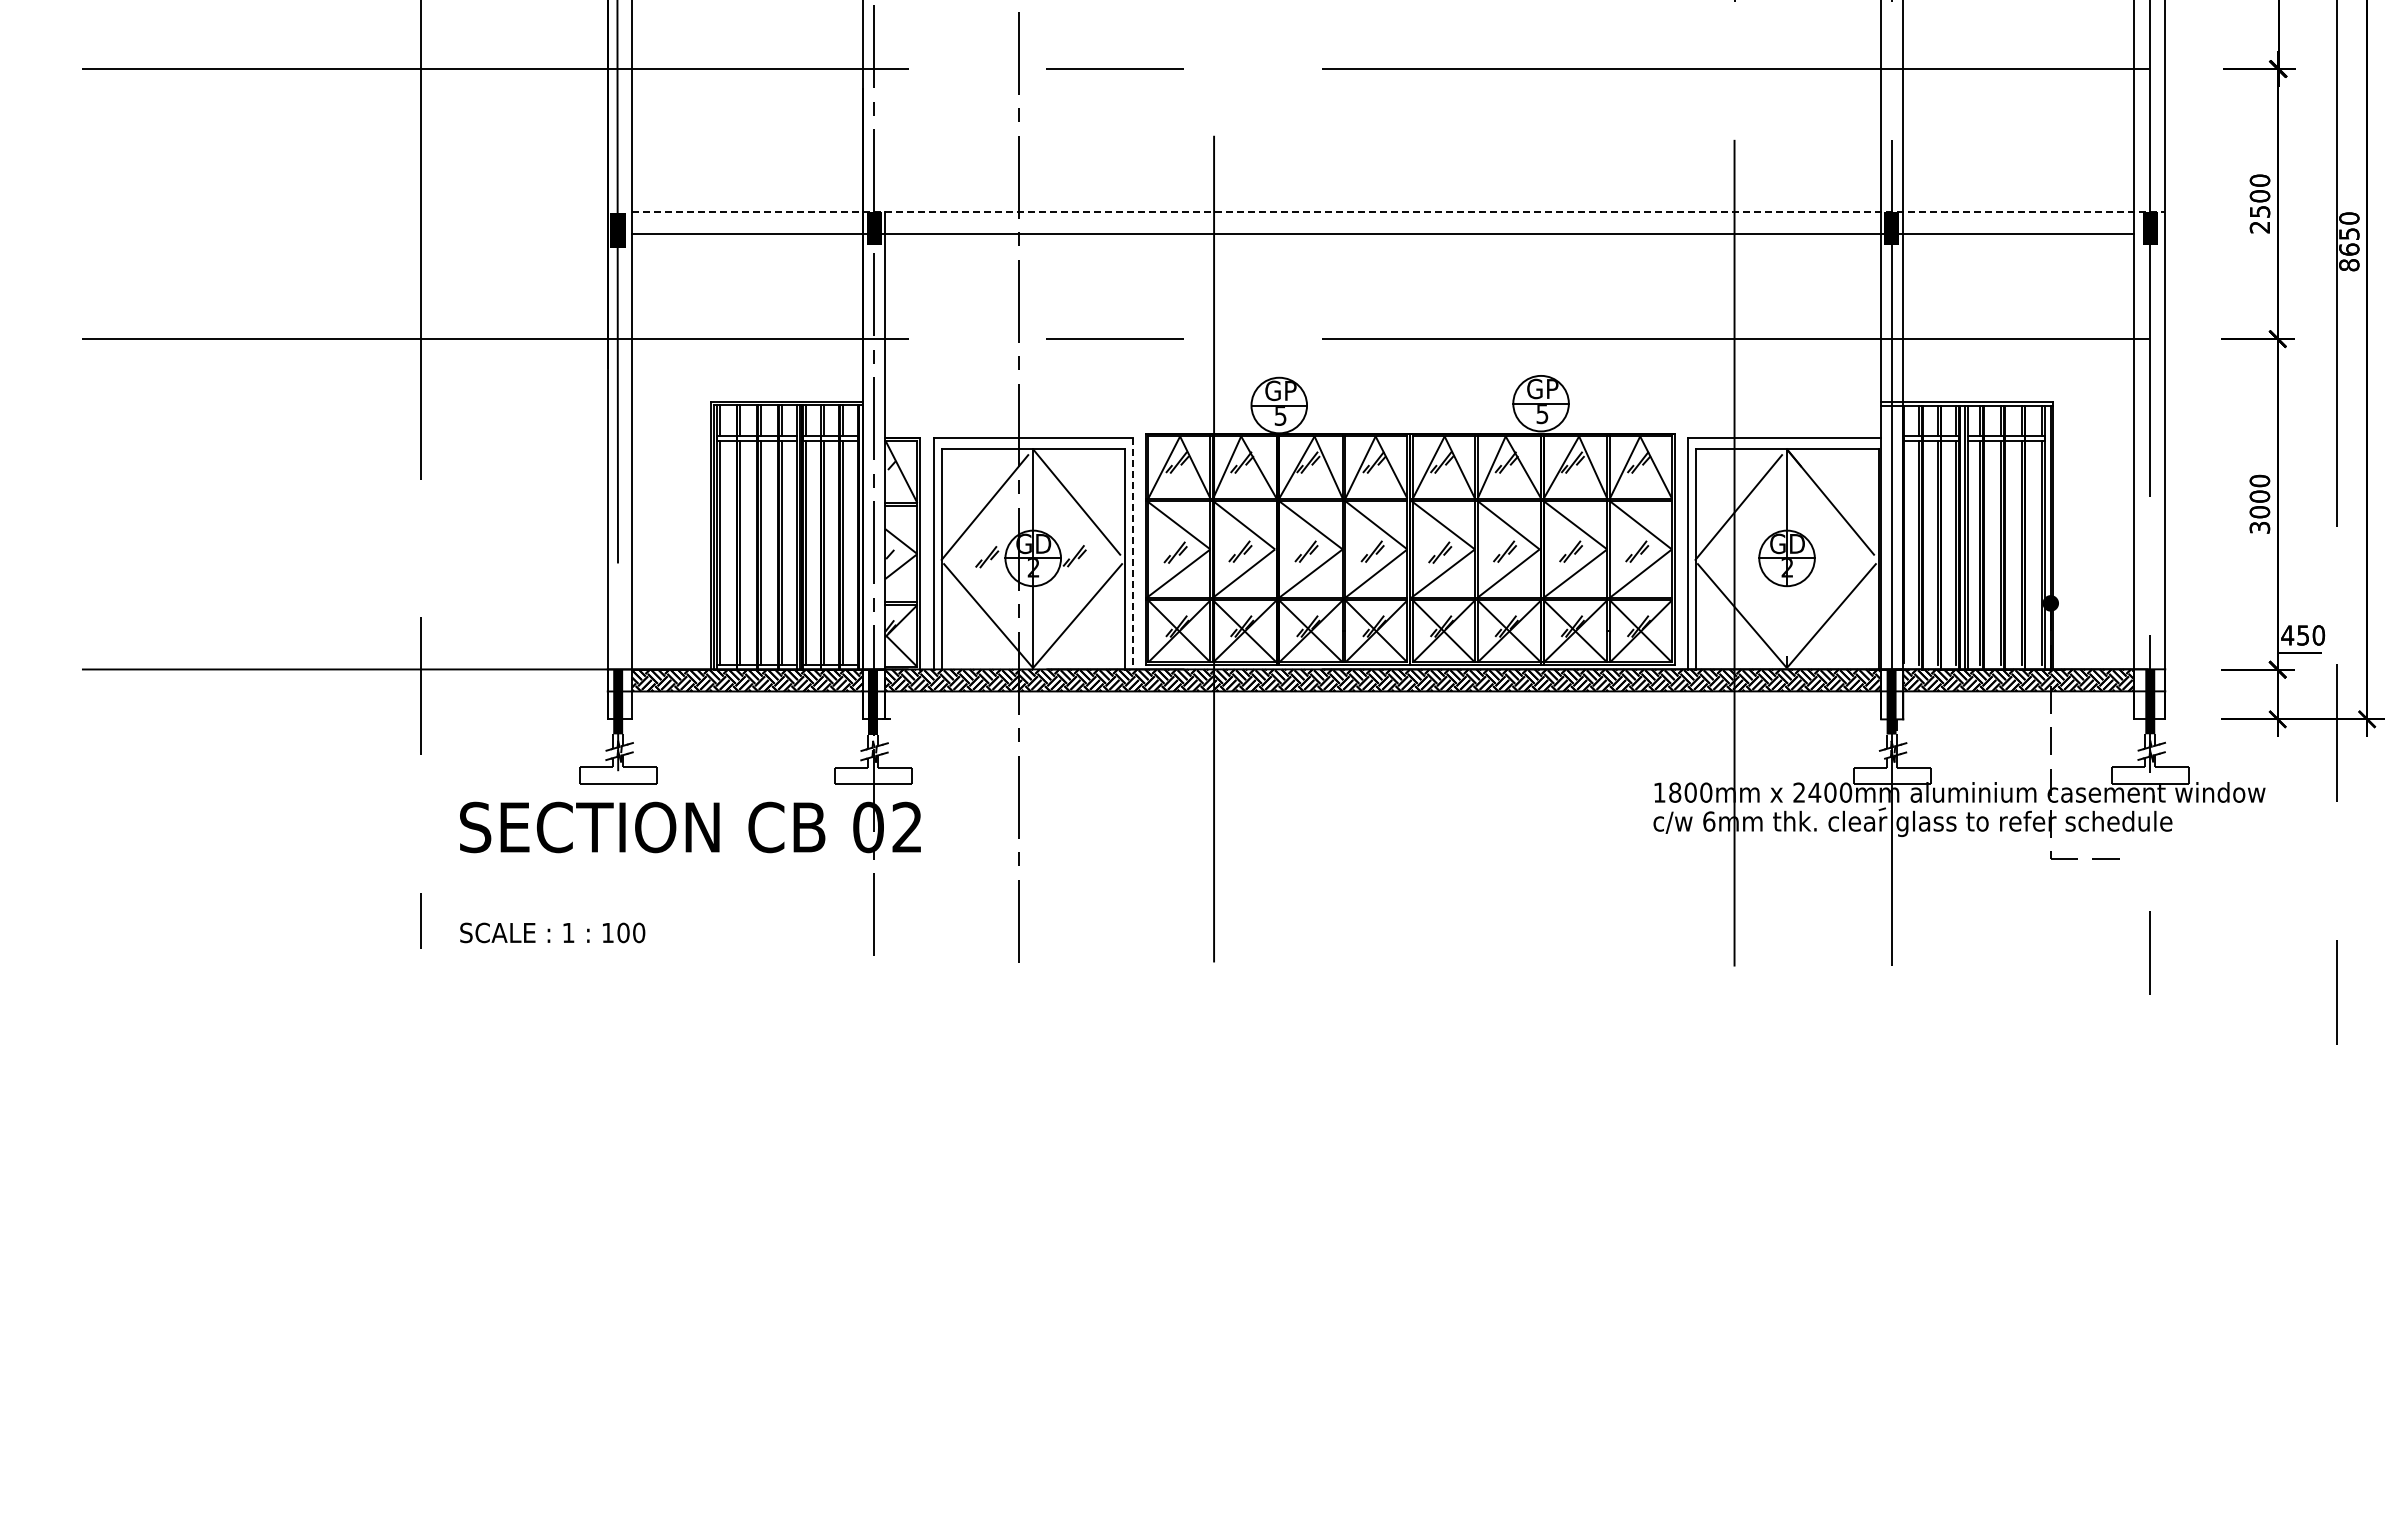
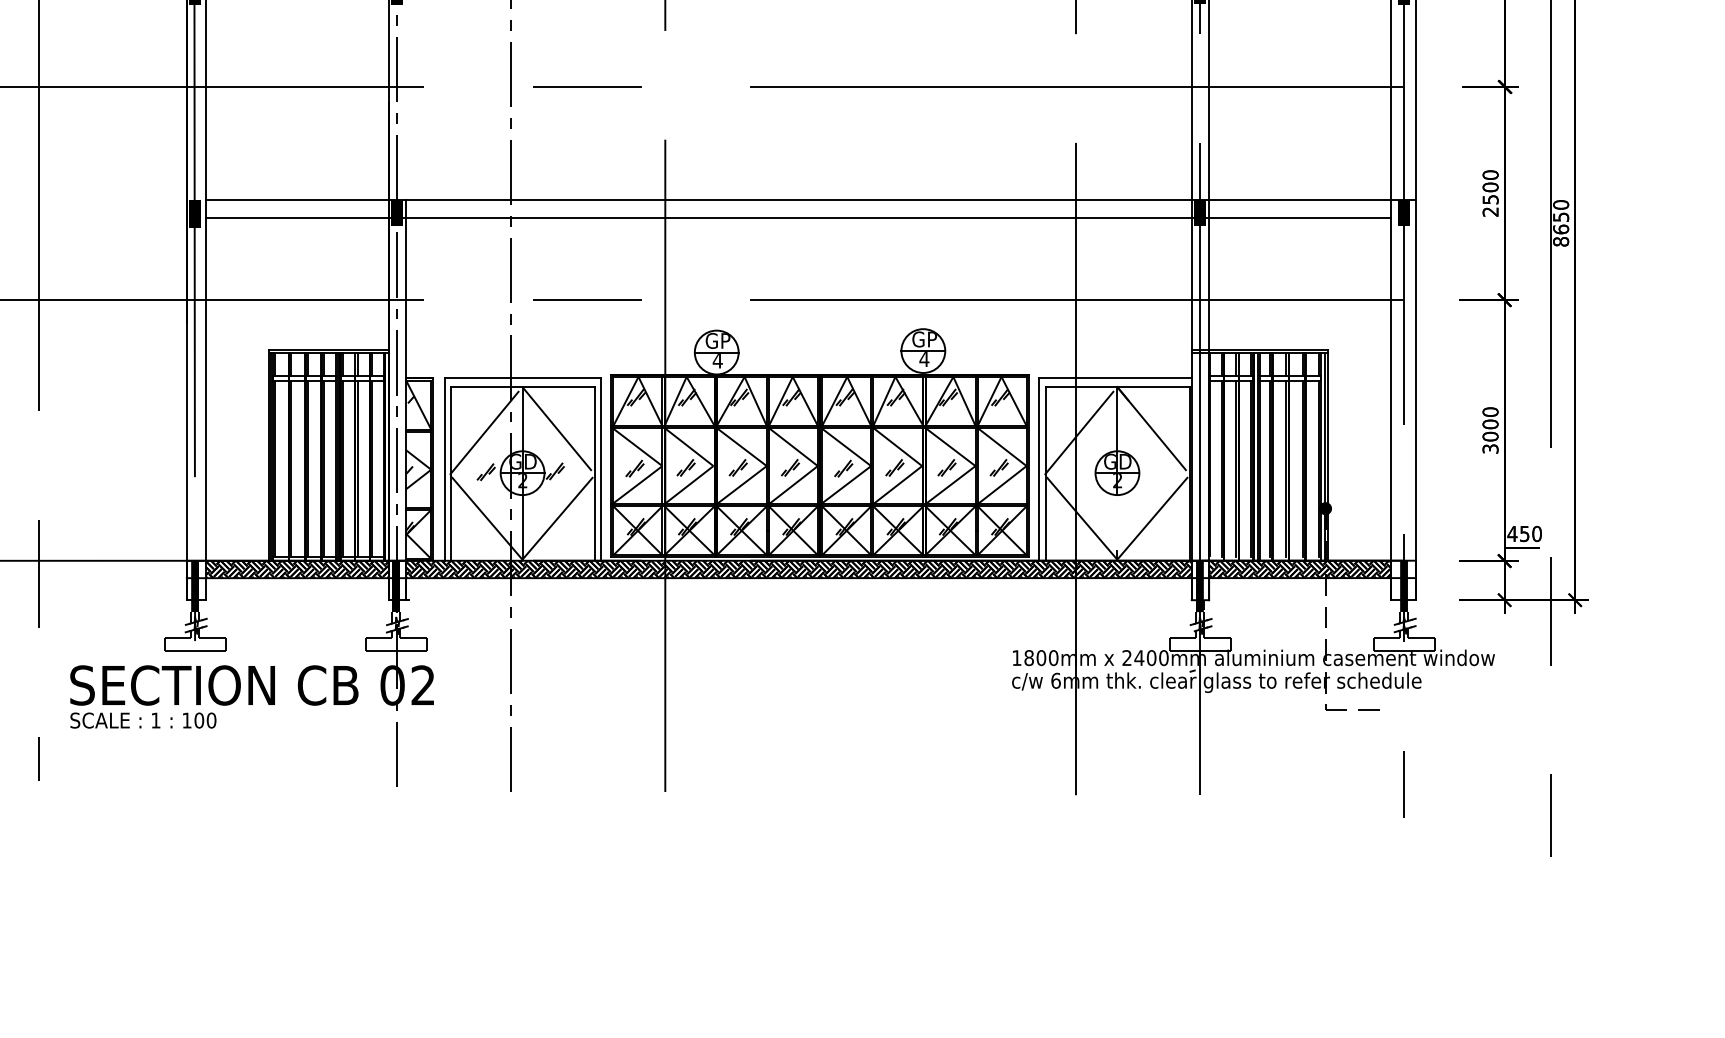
line: (1398, 212) -> (810, 200), dashed -> solid
text: (1542, 414) -> (924, 359), 5 -> 4
text: (1280, 416) -> (717, 361), 5 -> 4
line: (1132, 554) -> (600, 470), dashed -> solid
text: (552, 932) -> (143, 720), moved

